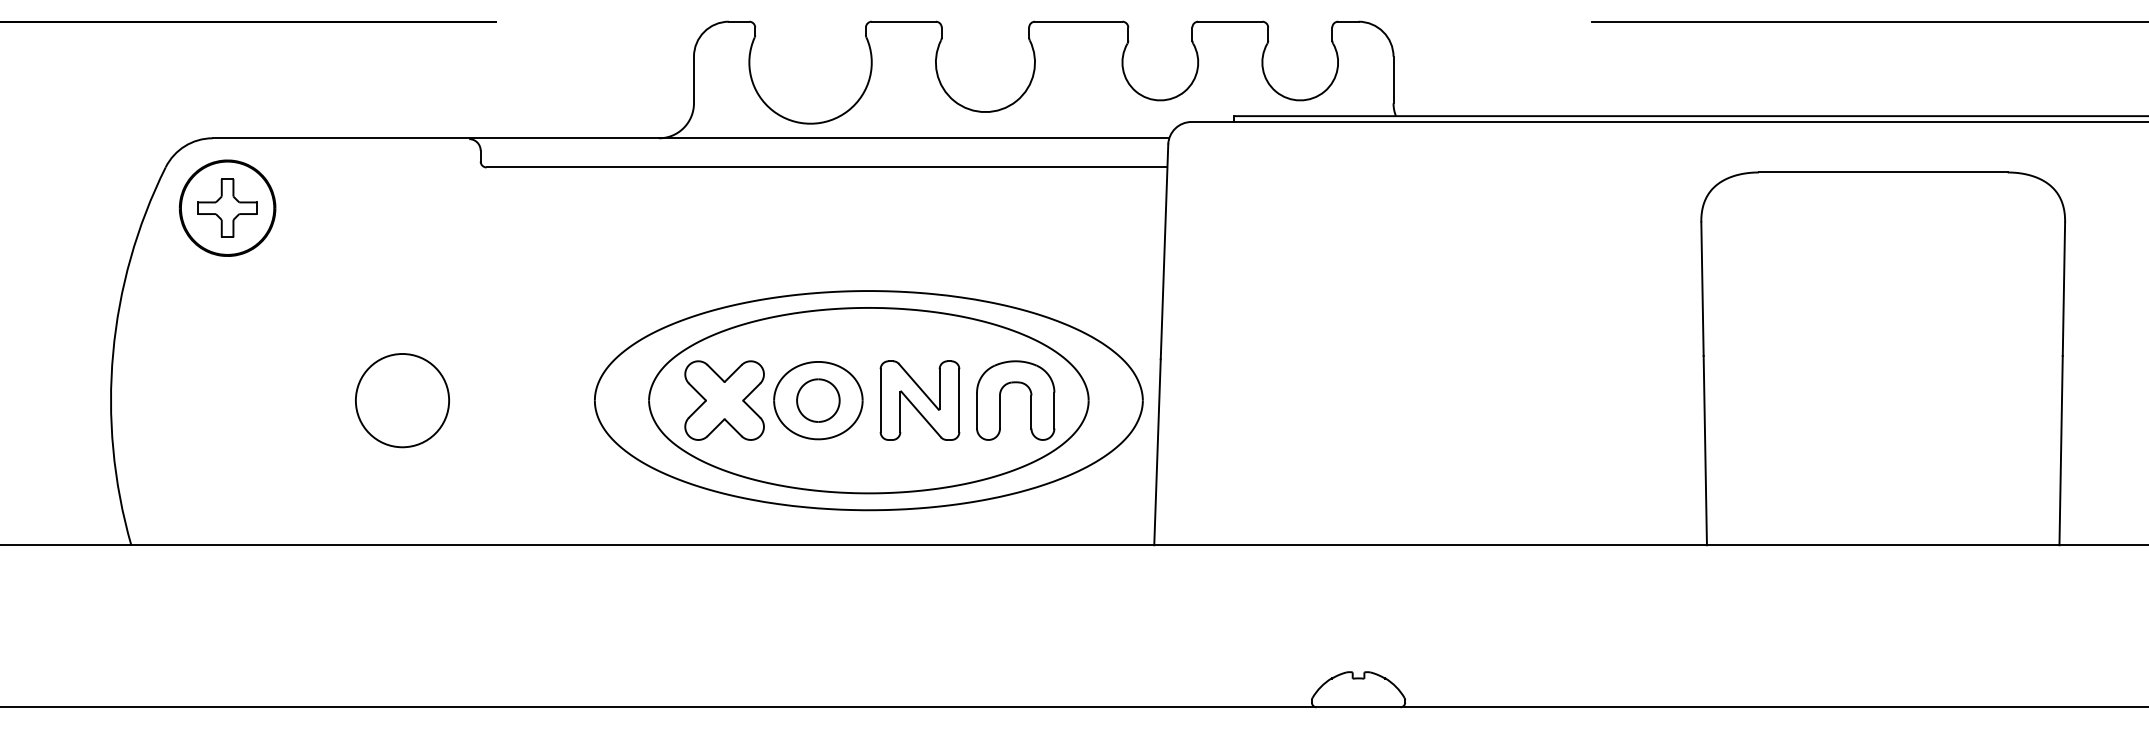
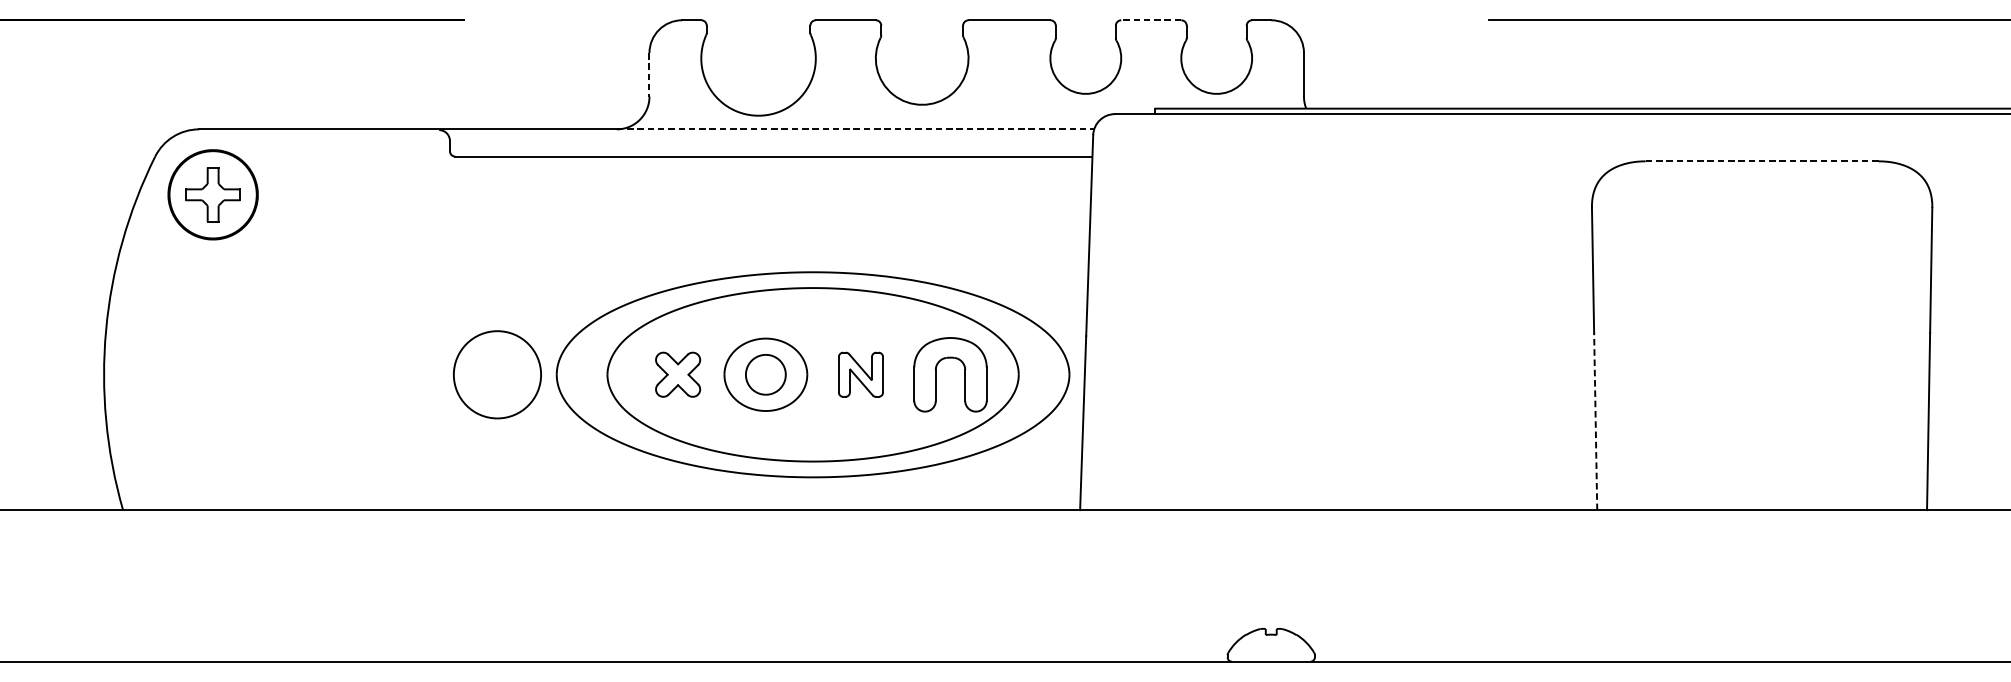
line: (1229, 21) -> (1150, 20), solid -> dashed
line: (693, 80) -> (649, 75), solid -> dashed
line: (914, 138) -> (855, 129), solid -> dashed
line: (1883, 172) -> (1762, 161), solid -> dashed
circle: (402, 400) -> (497, 374), moved
part: (724, 400) -> (678, 374), size x0.6
part: (919, 400) -> (860, 374), size x0.6
line: (1705, 450) -> (1595, 421), solid -> dashed

